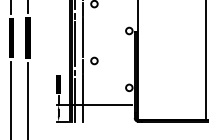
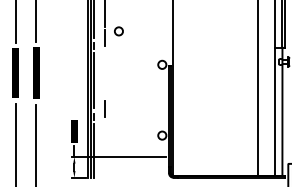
line: (82, 37) -> (104, 73), removed
circle: (94, 61) -> (118, 102), removed
line: (82, 98) -> (104, 148), removed

